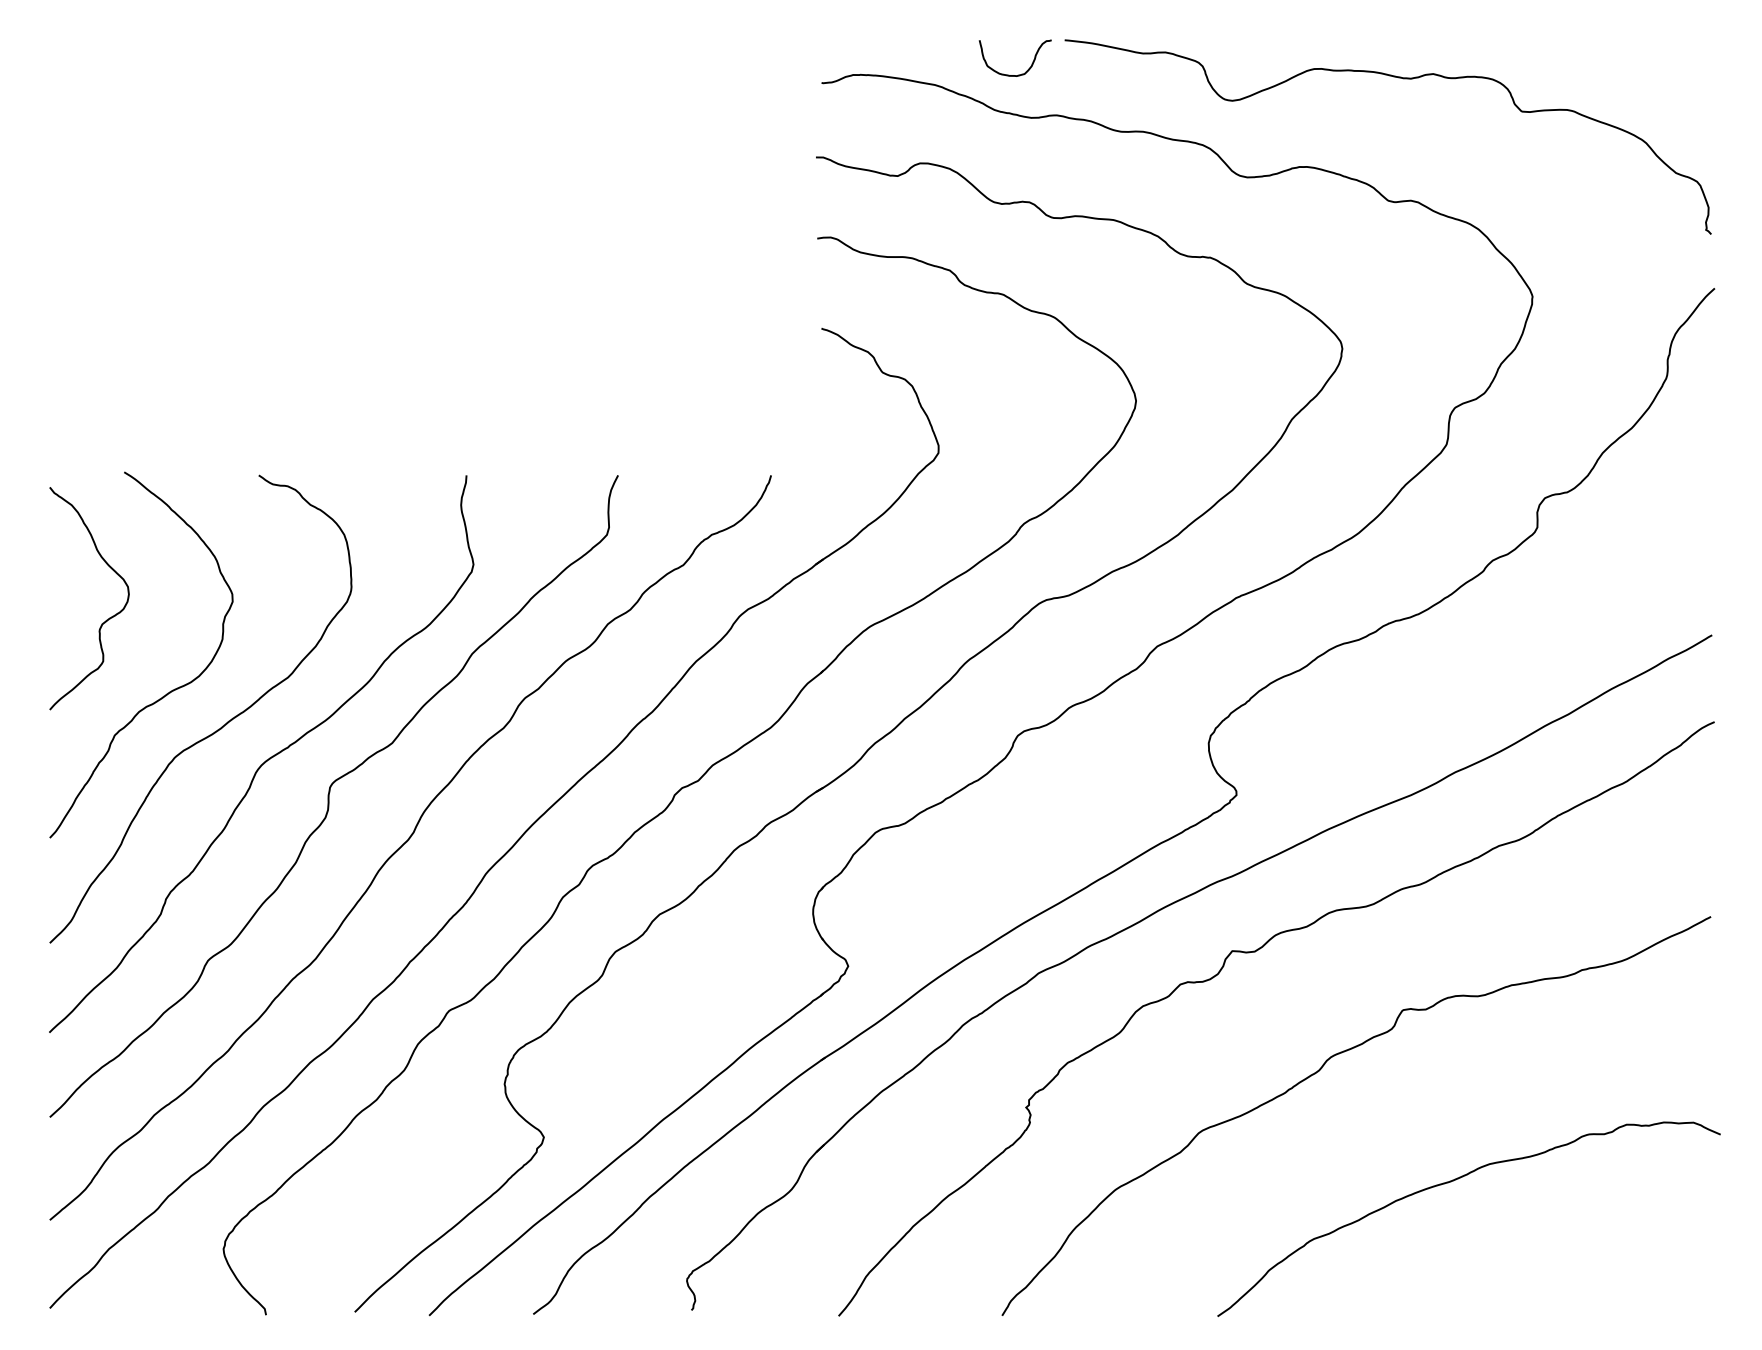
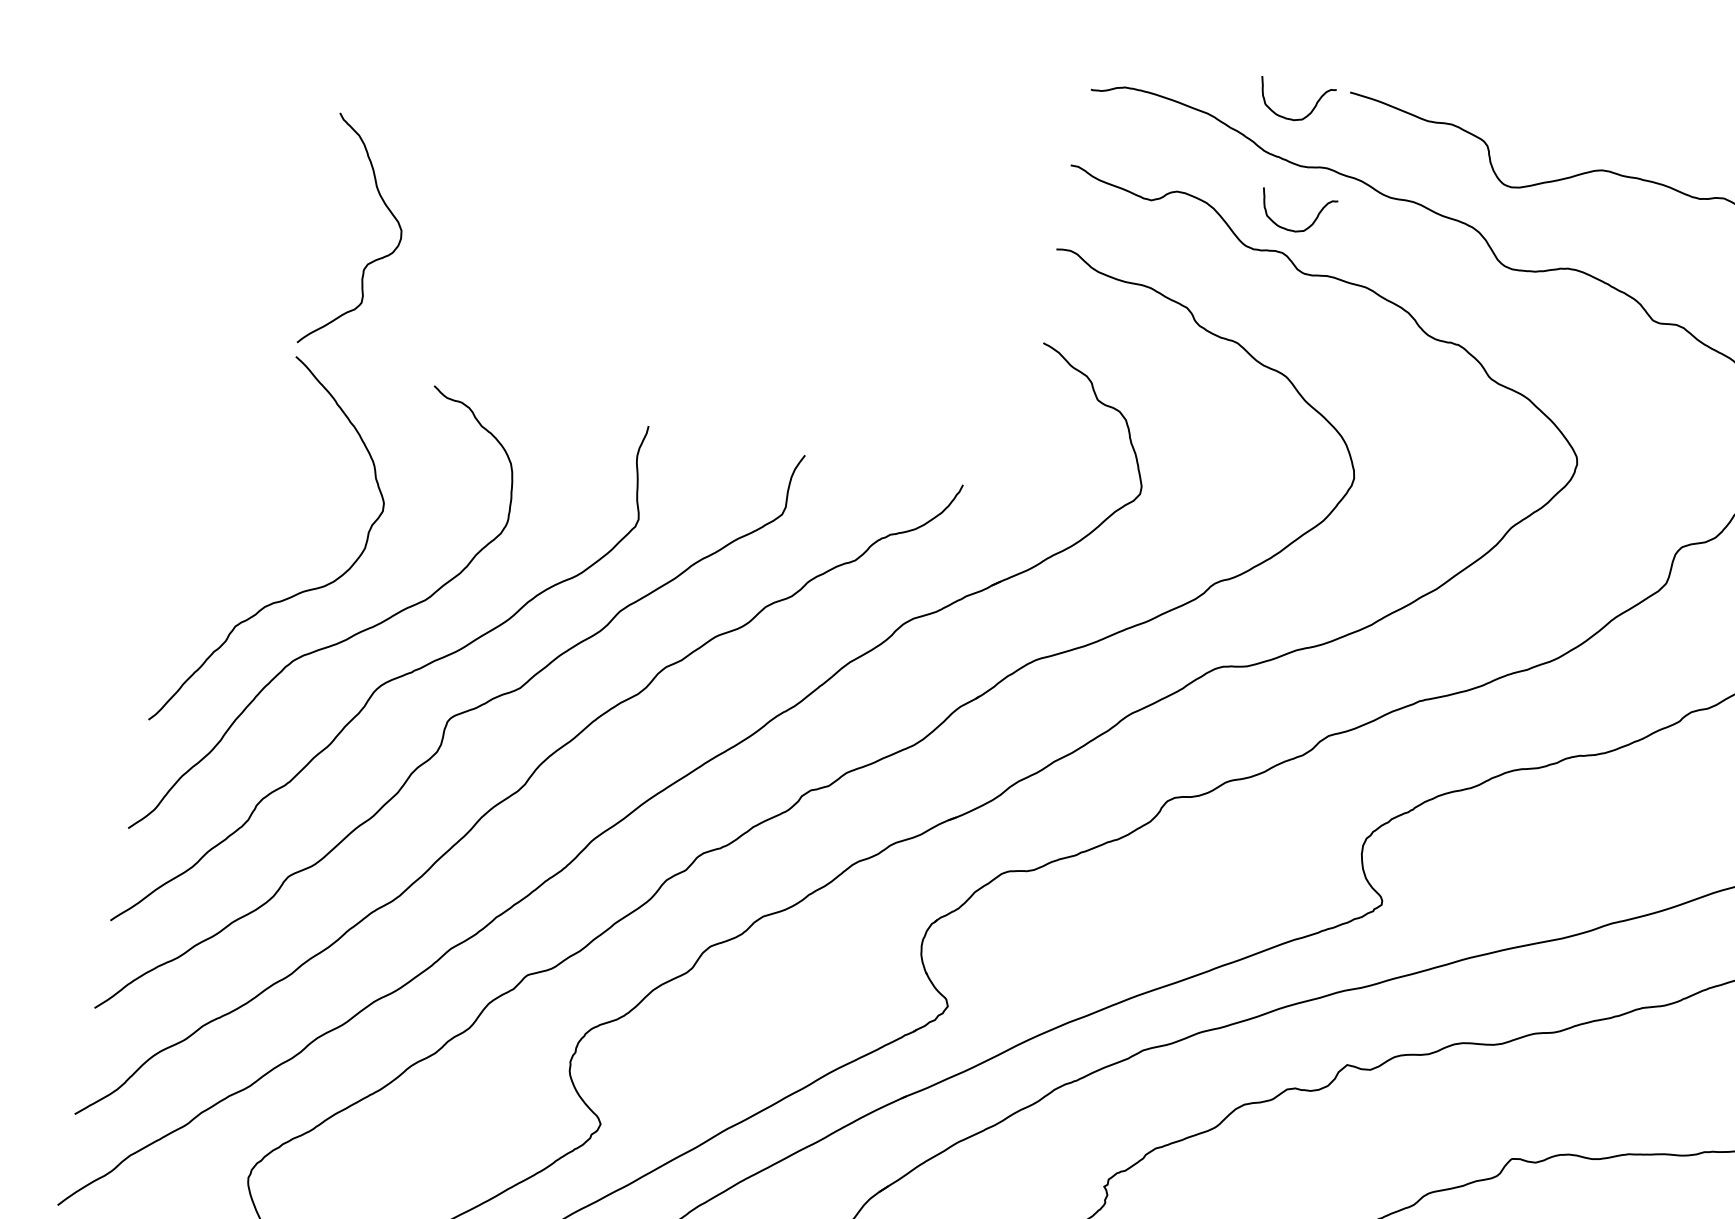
curve: (1042, 177) -> (1300, 229), added
curve: (106, 619) -> (373, 260), moved

